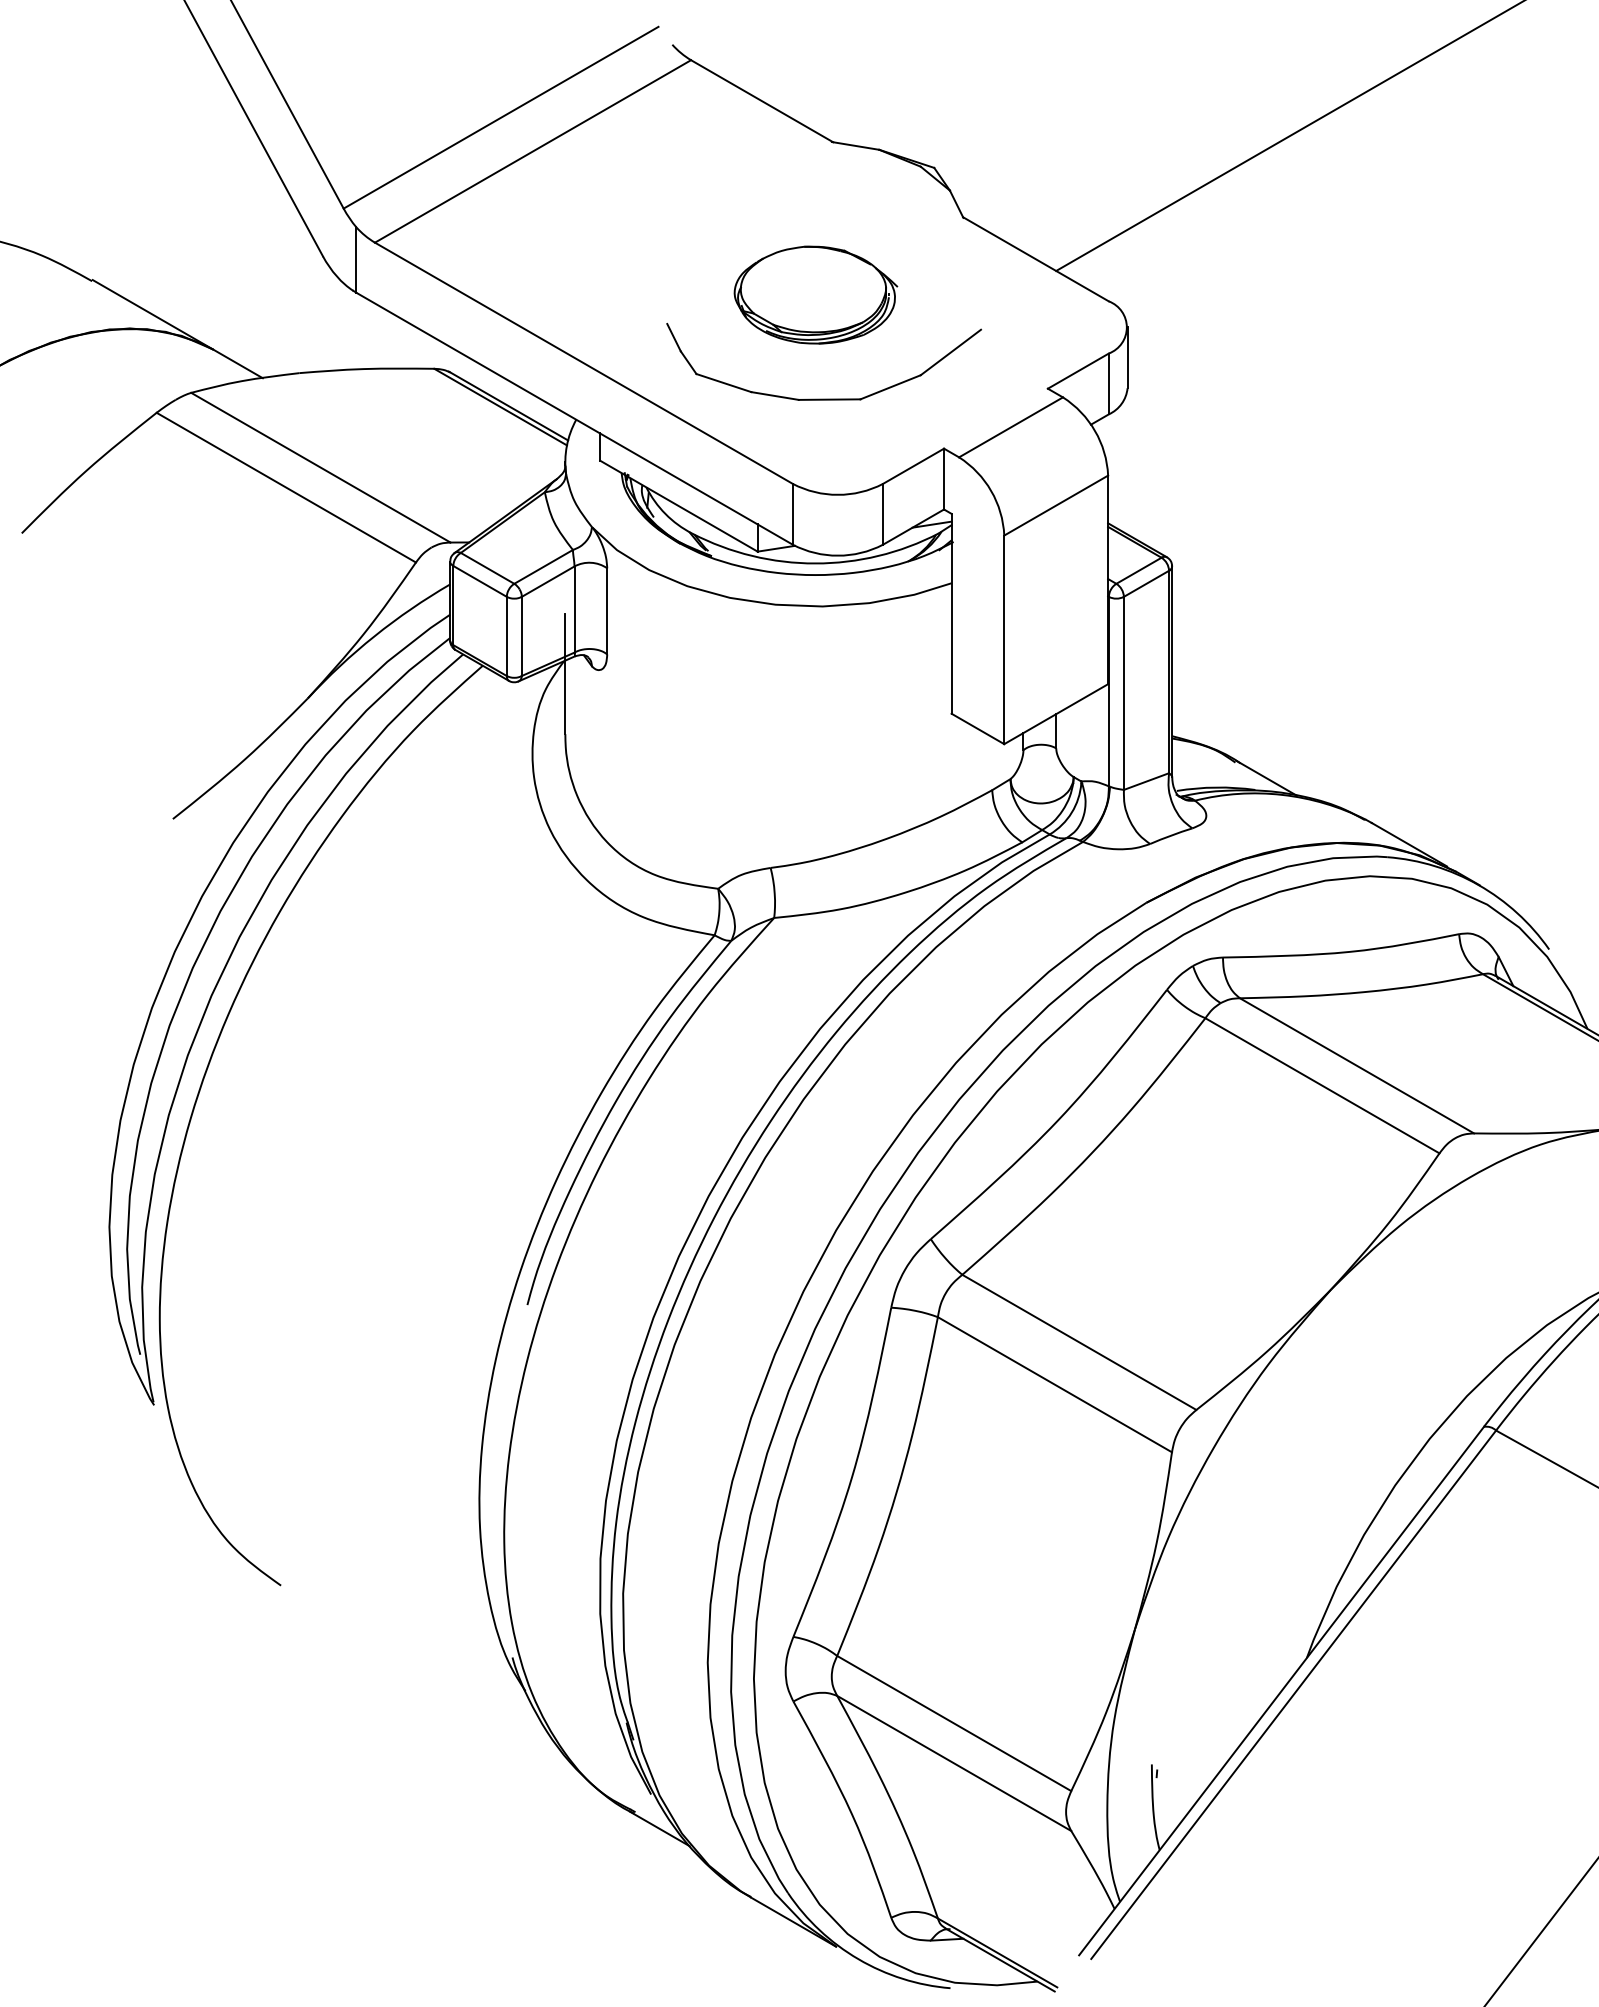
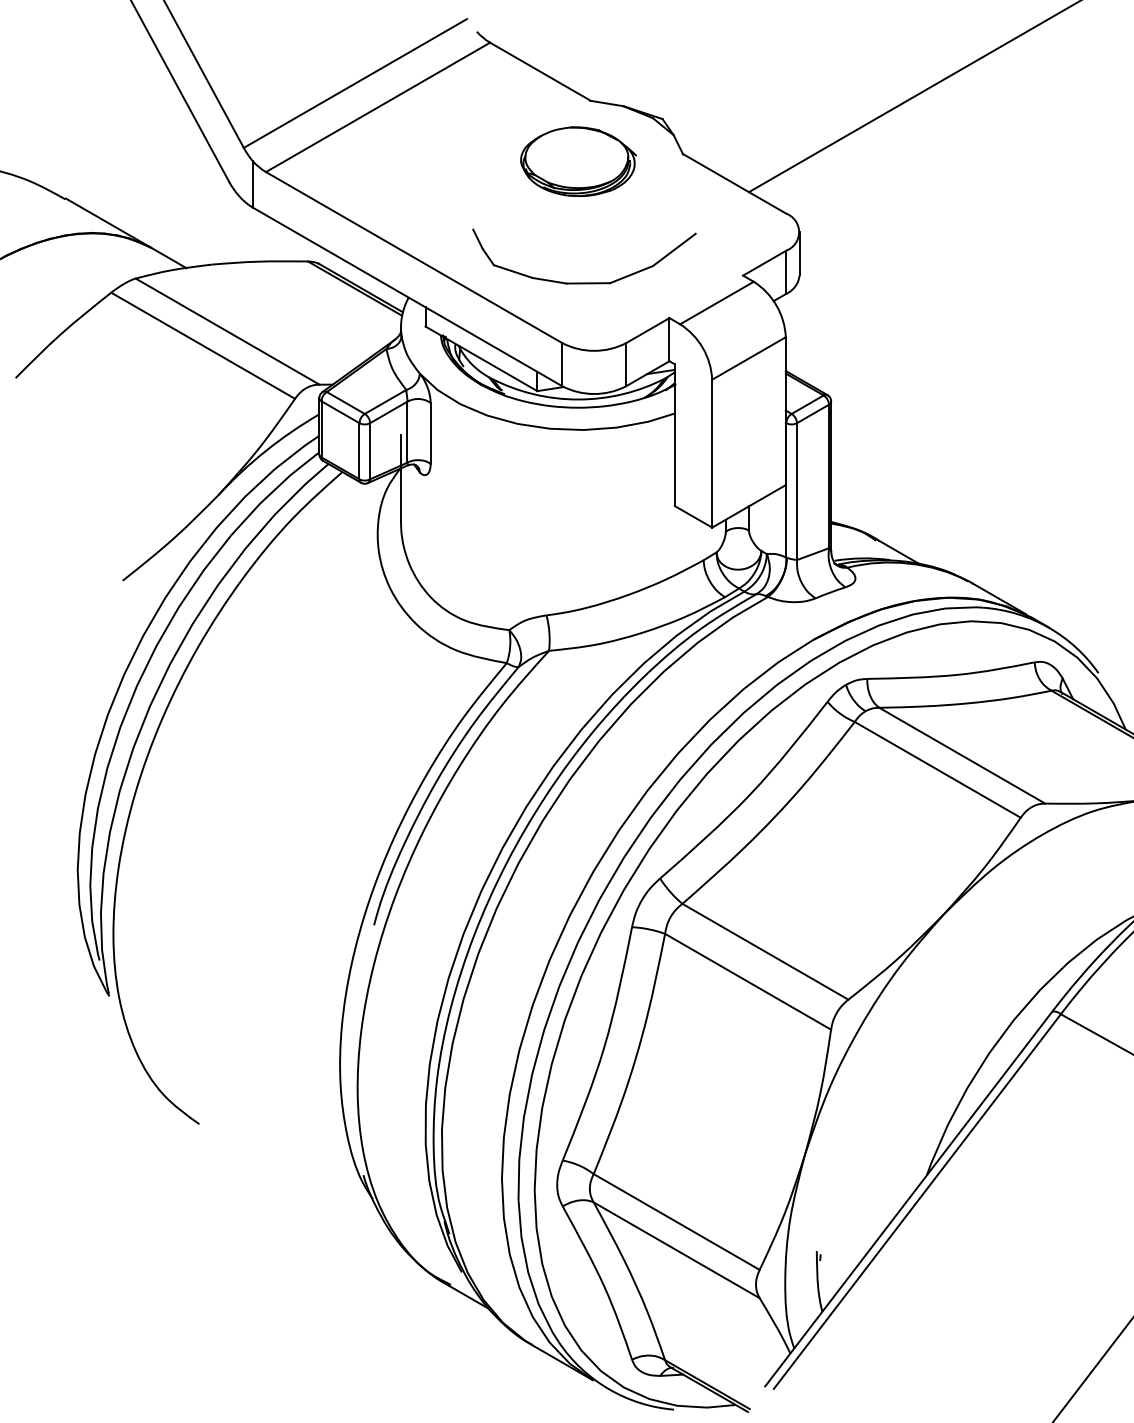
part: (815, 294) -> (578, 161), moved

